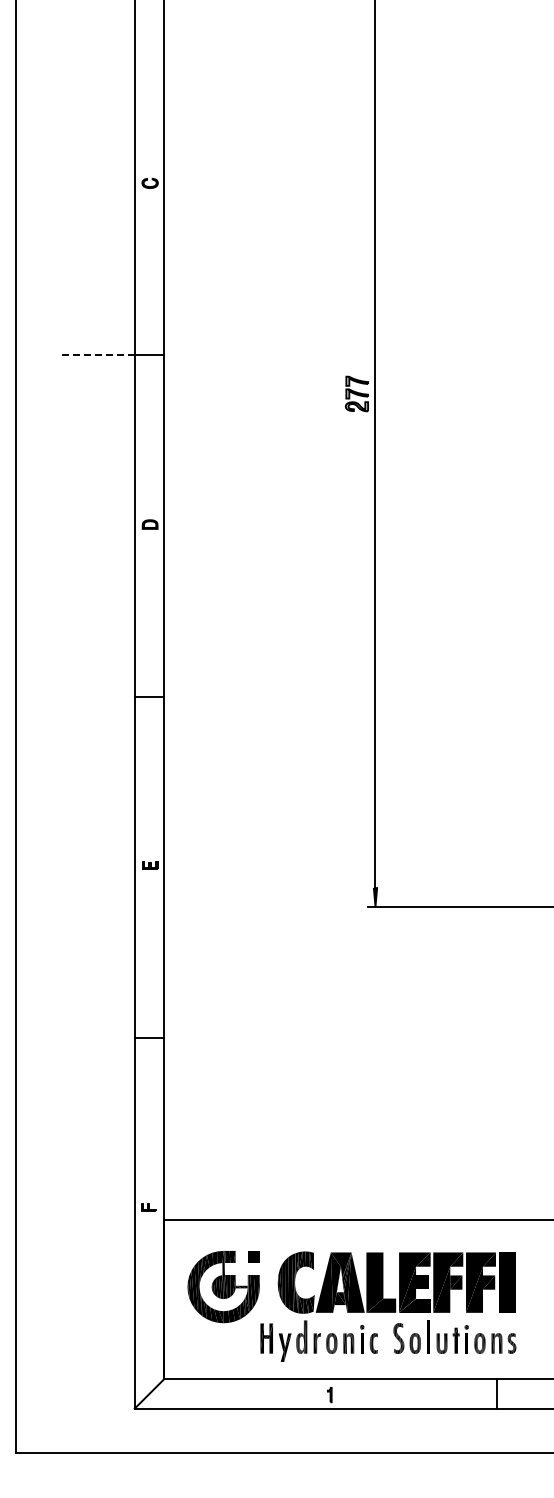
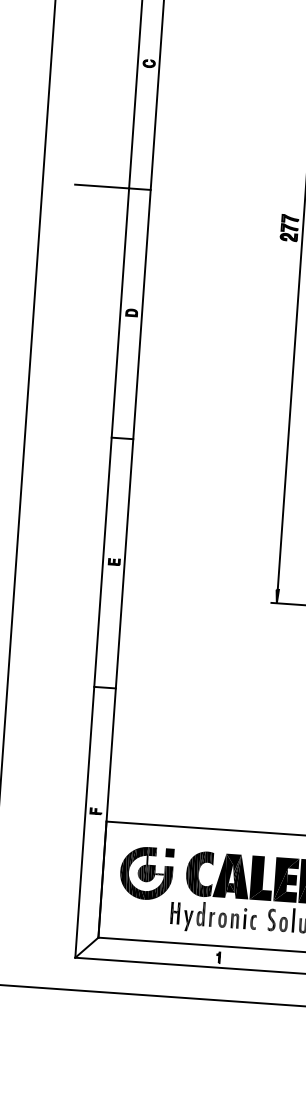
line: (97, 355) -> (101, 186), dashed -> solid

